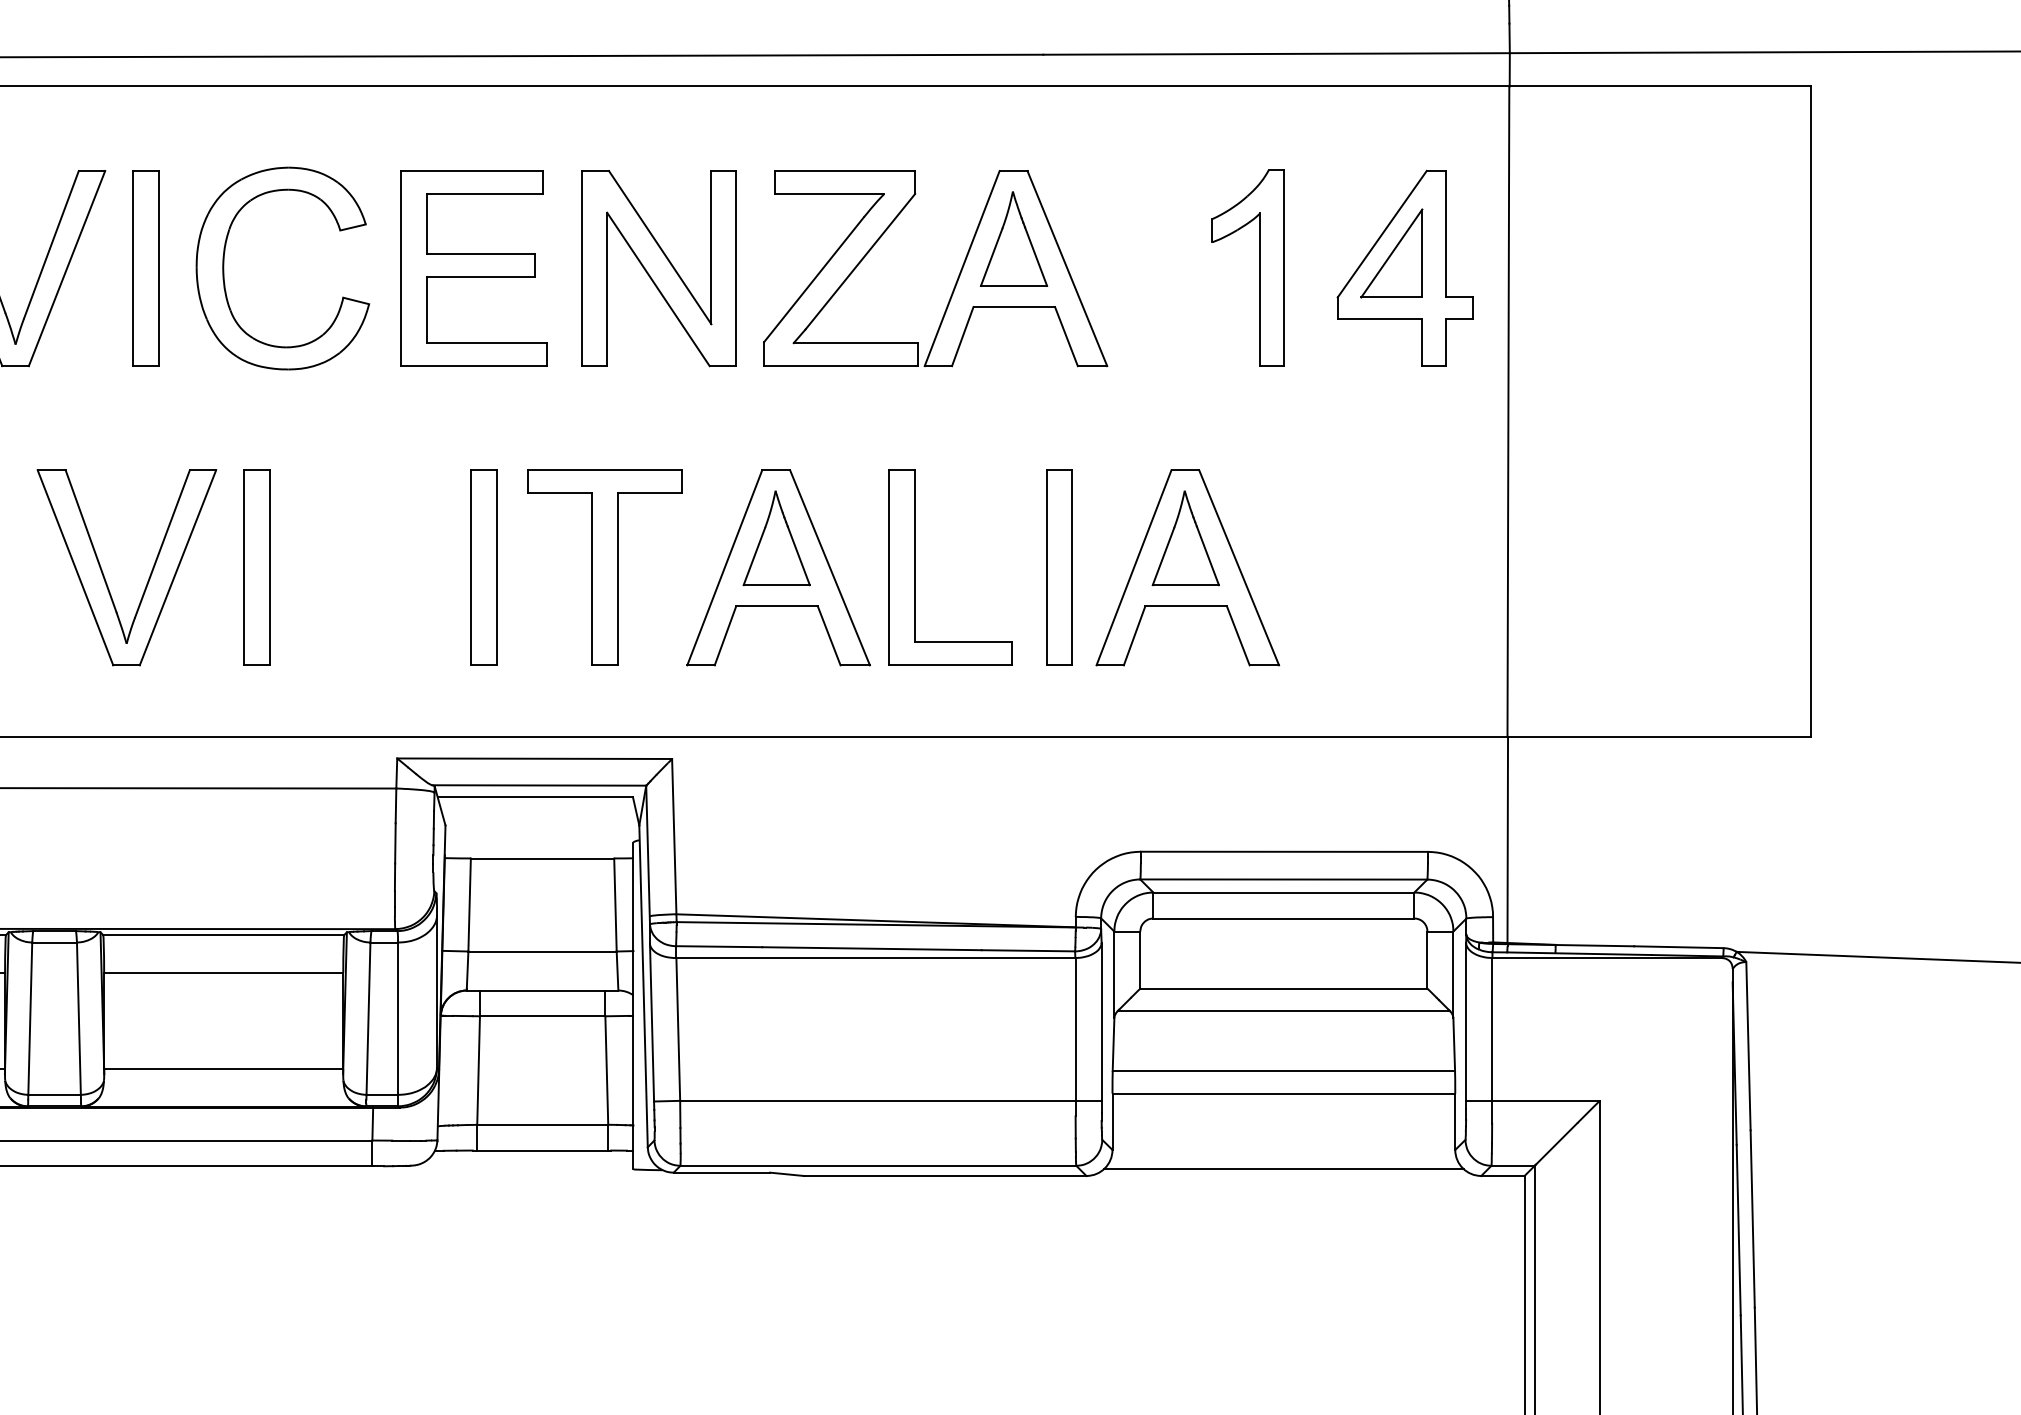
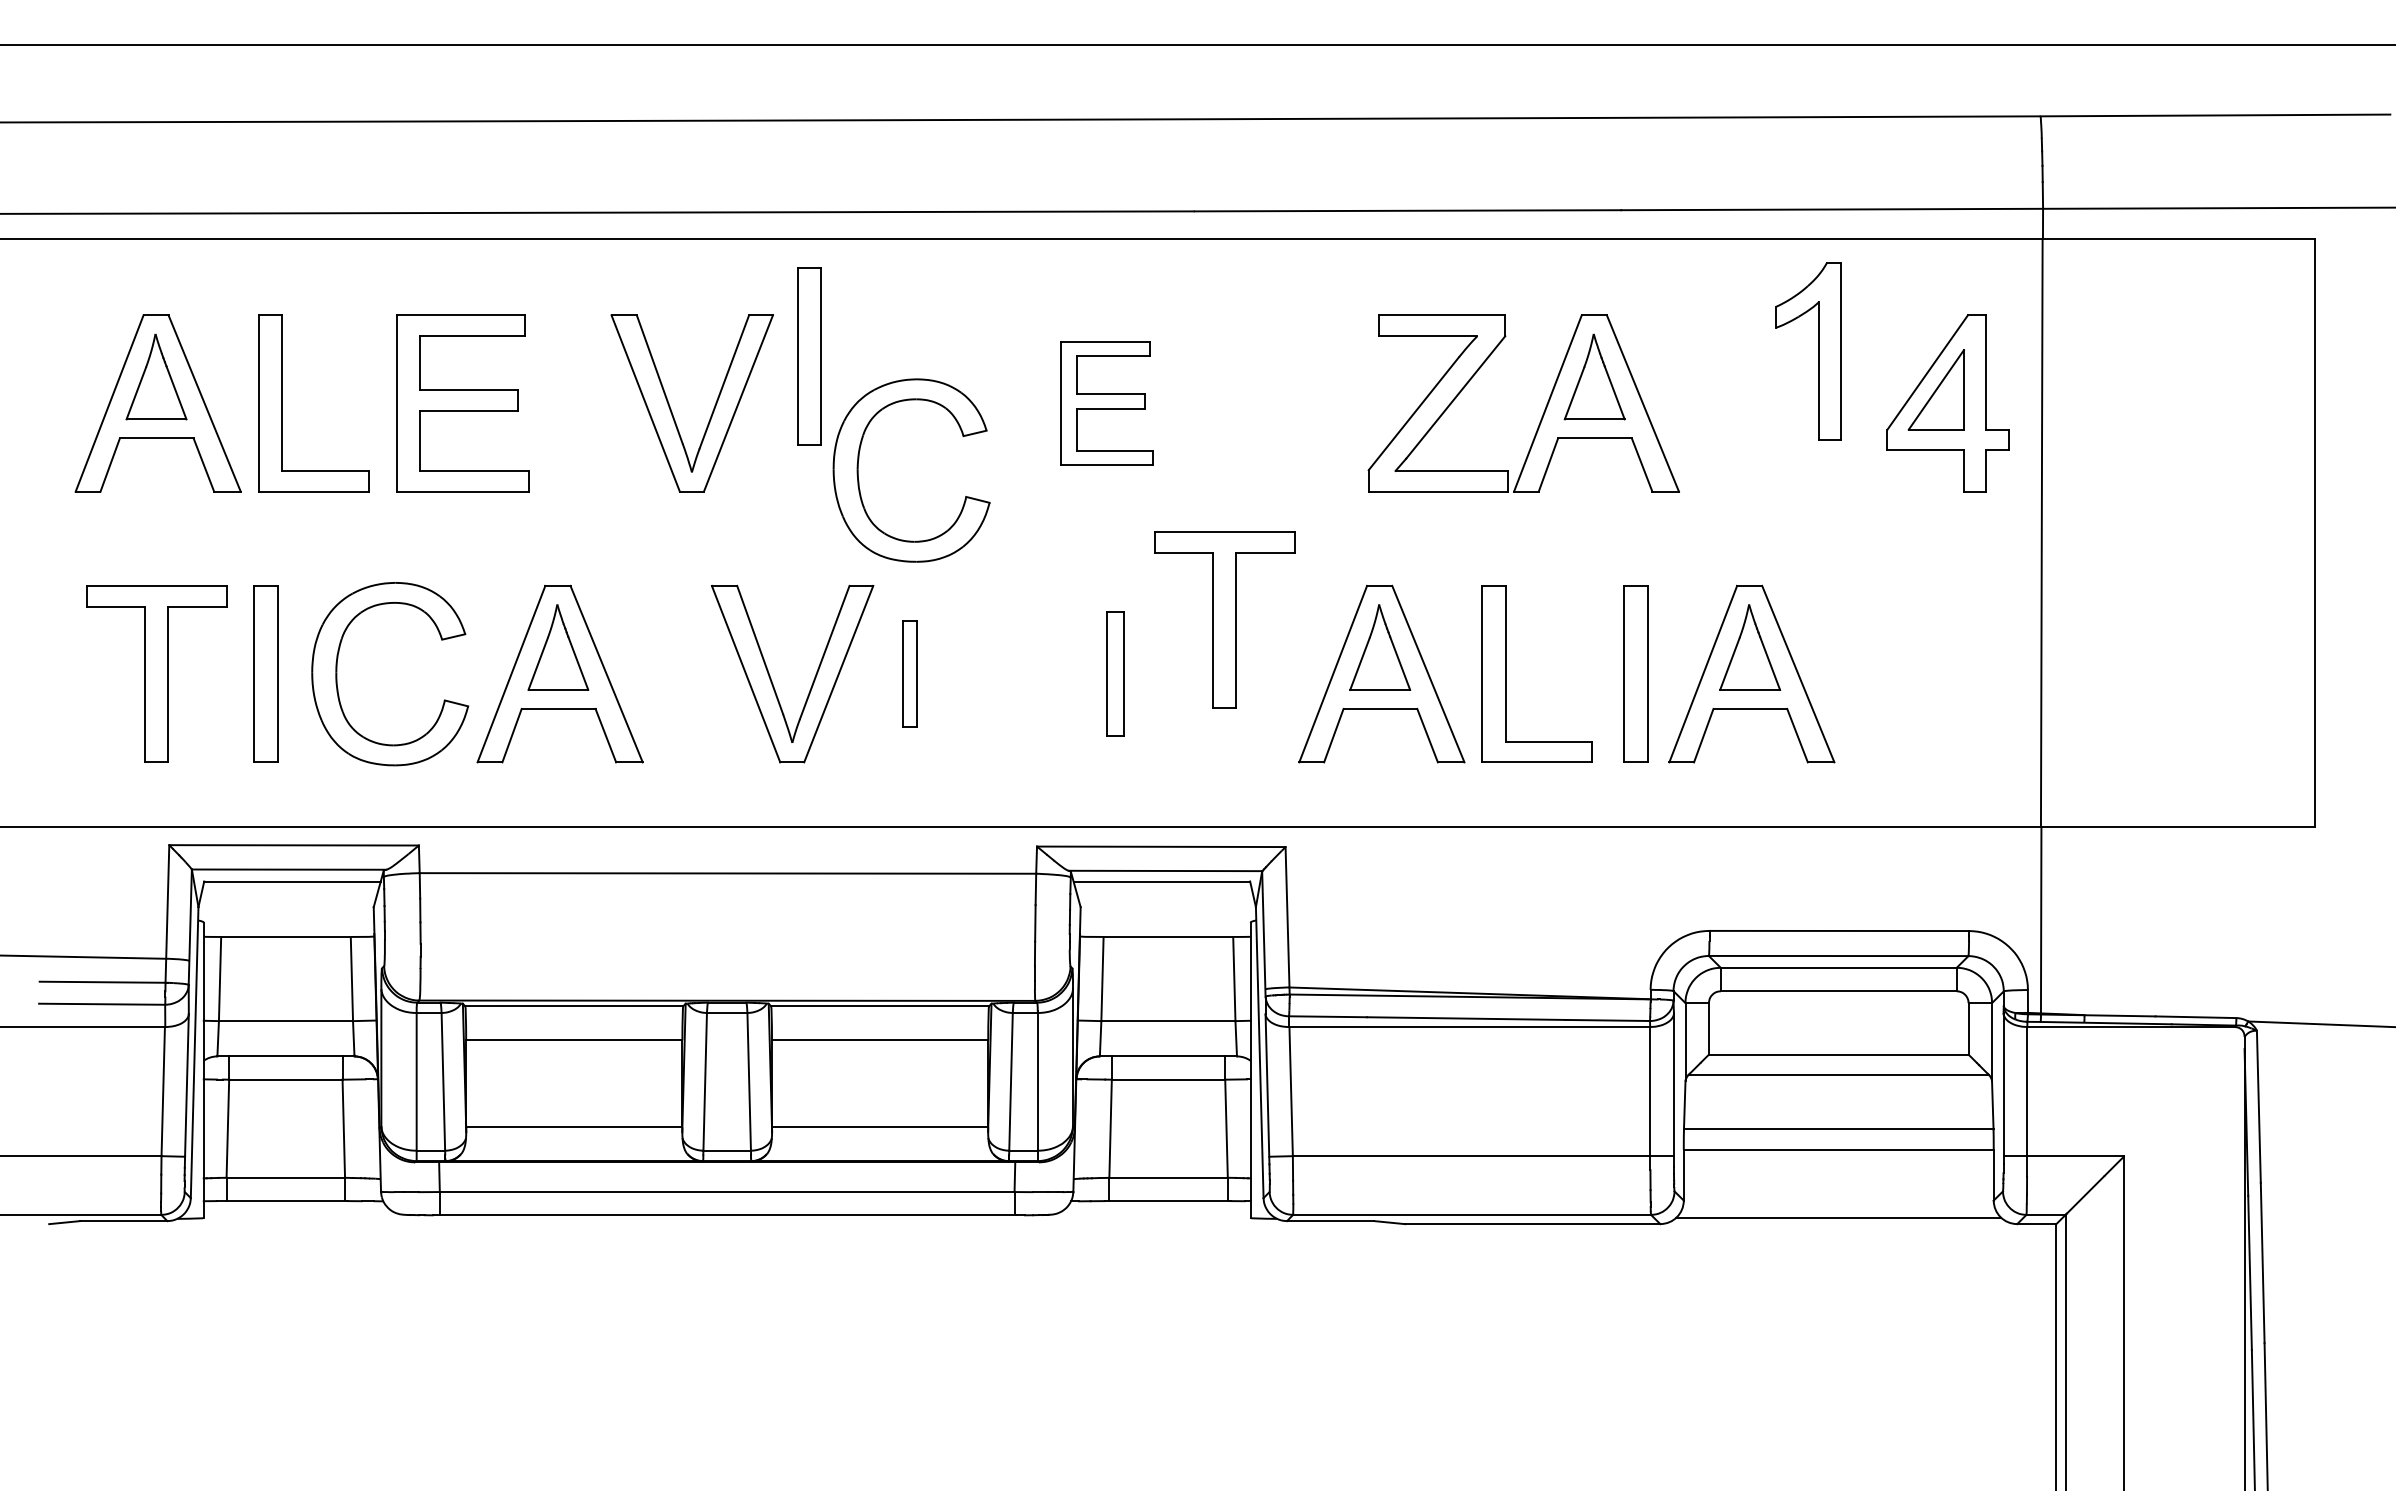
part: (145, 268) -> (809, 356), moved
part: (474, 268) -> (1106, 403), size x0.7
part: (659, 268) -> (1274, 403), removed
part: (1259, 268) -> (1818, 351), moved
part: (225, 279) -> (859, 480), moved
part: (256, 567) -> (909, 673), size x0.6
part: (484, 567) -> (1115, 673), size x0.7
part: (604, 567) -> (1224, 619), moved

